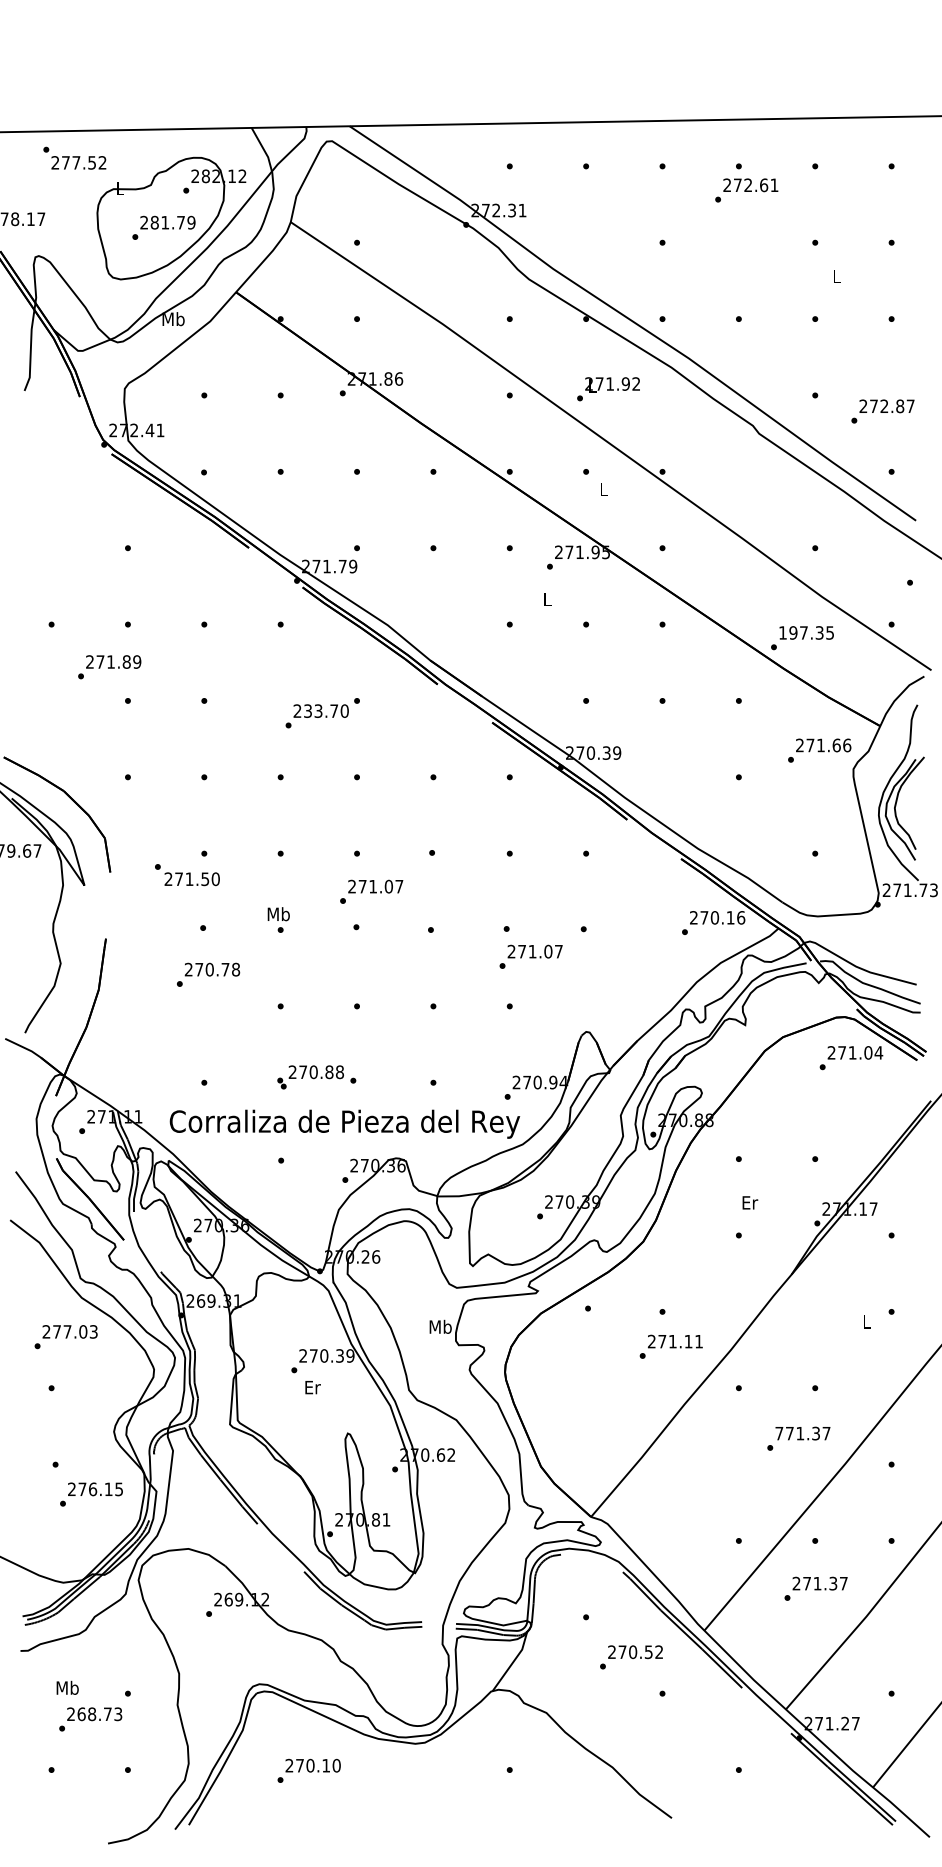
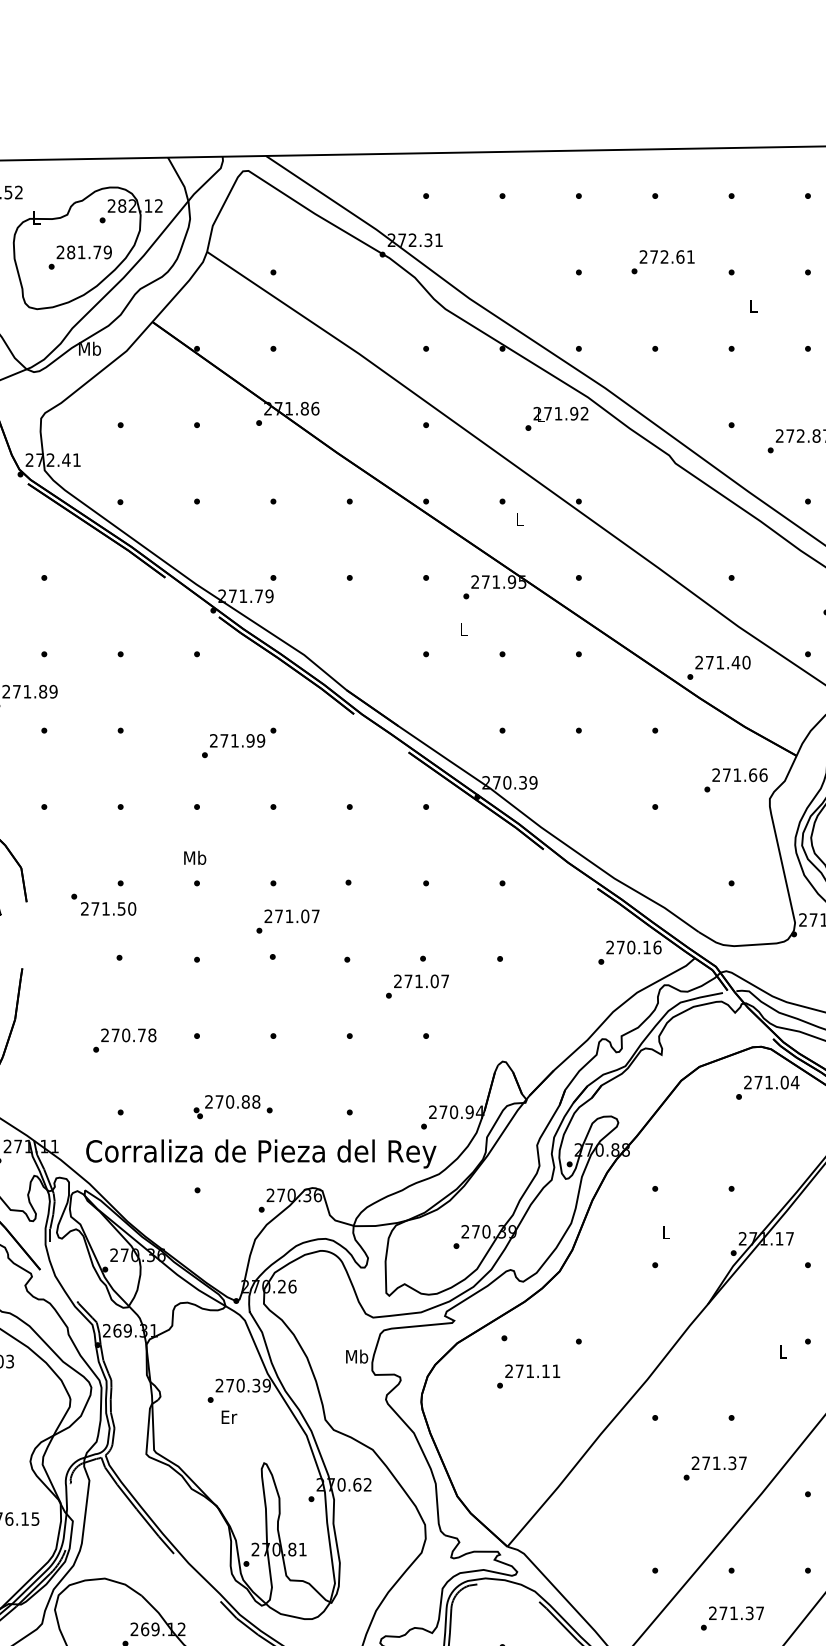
text: (746, 190) -> (662, 262), moved
text: (608, 389) -> (556, 419), moved
text: (806, 632) -> (722, 662), 197.35 -> 271.40
text: (326, 710) -> (242, 740), 233.70 -> 271.99
text: (278, 914) -> (194, 858), moved
text: (530, 956) -> (416, 986), moved
text: (208, 974) -> (124, 1040), moved
text: (750, 1202) -> (666, 1232), Er -> L
text: (670, 1346) -> (527, 1376), moved
text: (779, 1433) -> (695, 1463), 771.37 -> 271.37

